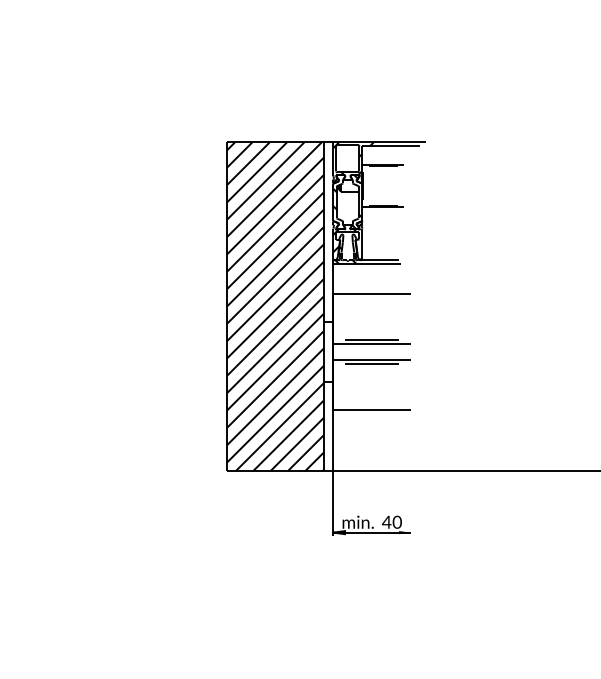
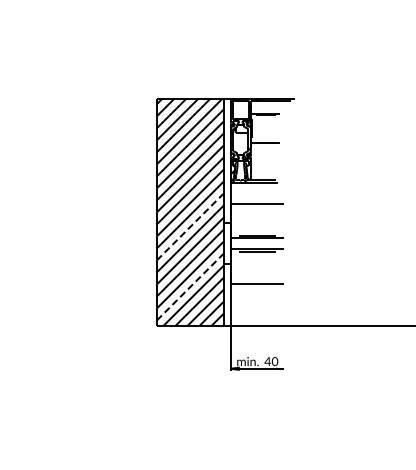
line: (275, 328) -> (190, 227), solid -> dashed
line: (275, 415) -> (190, 287), solid -> dashed

